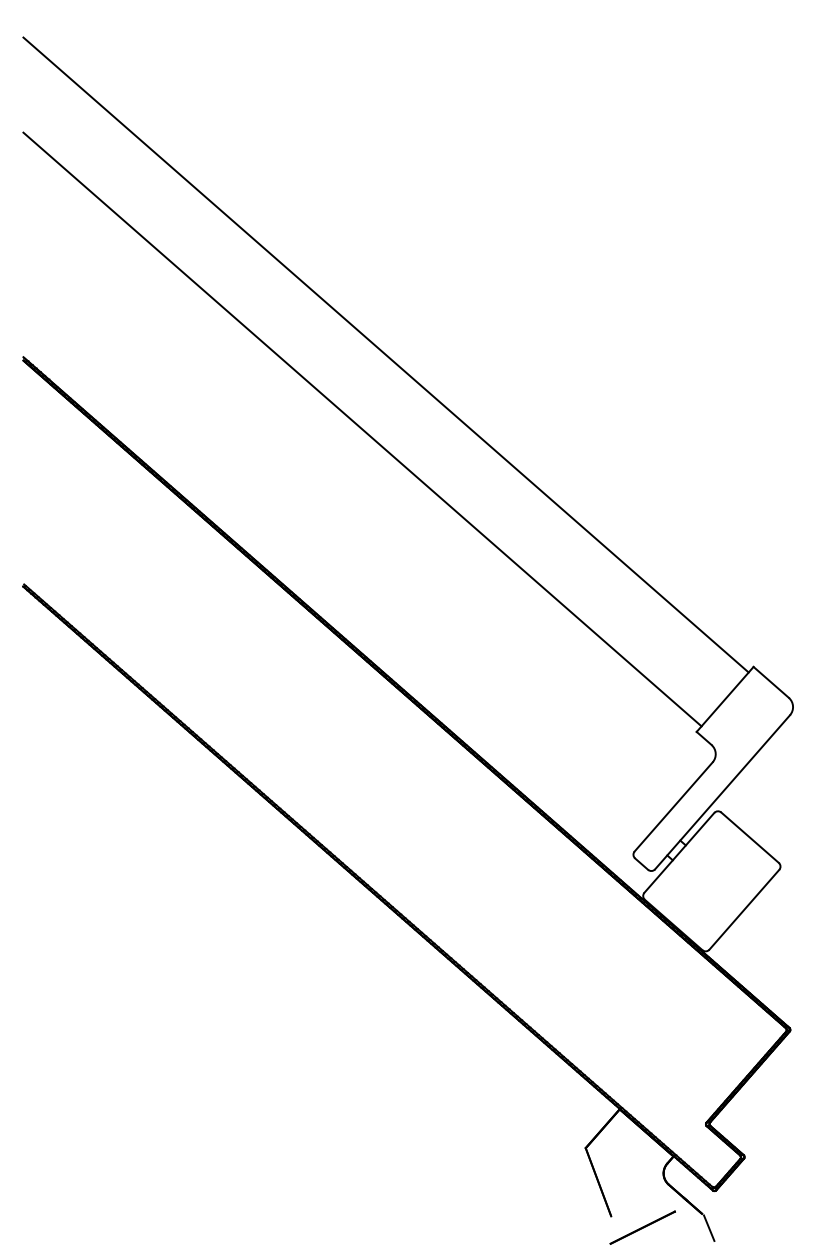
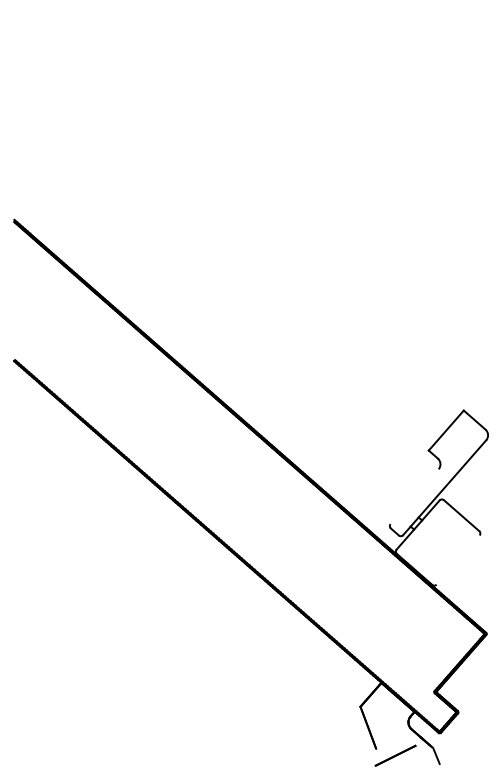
line: (385, 354) -> (237, 218), removed
line: (361, 429) -> (222, 264), removed
line: (673, 806) -> (414, 496), removed
line: (743, 908) -> (457, 559), removed

